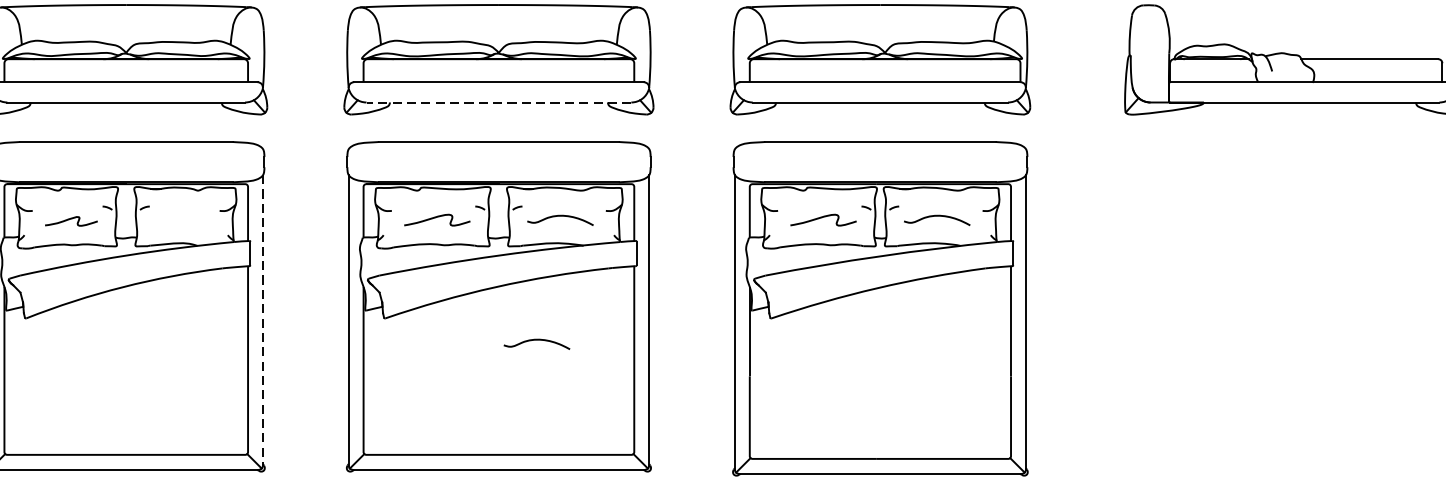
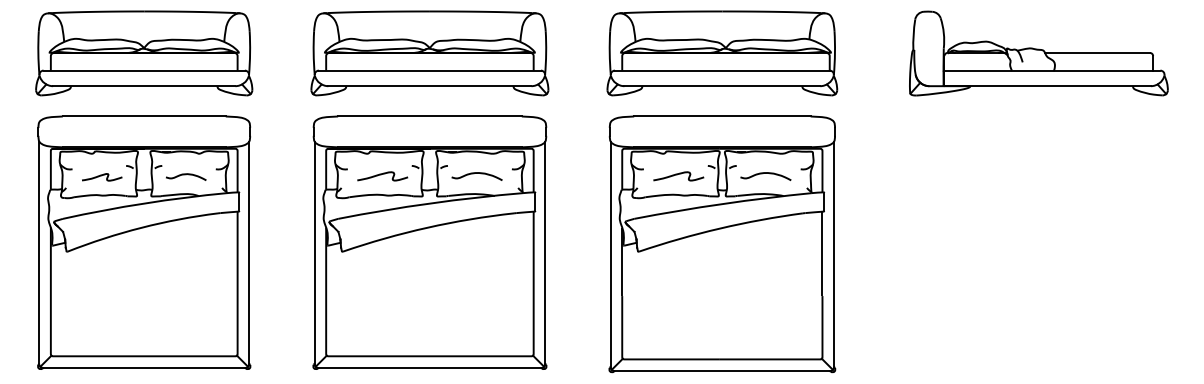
line: (498, 102) -> (429, 86), dashed -> solid
curve: (181, 219) -> (186, 175), added
line: (263, 320) -> (249, 253), dashed -> solid
curve: (536, 340) -> (458, 268), removed

